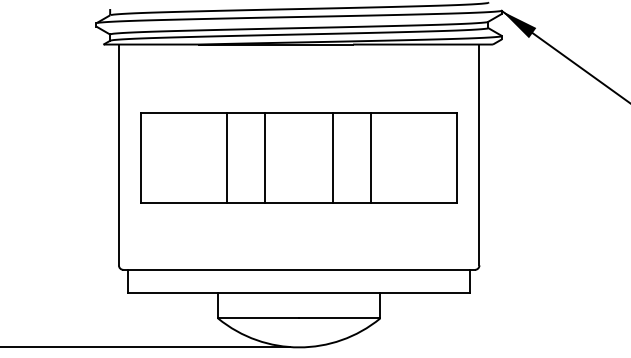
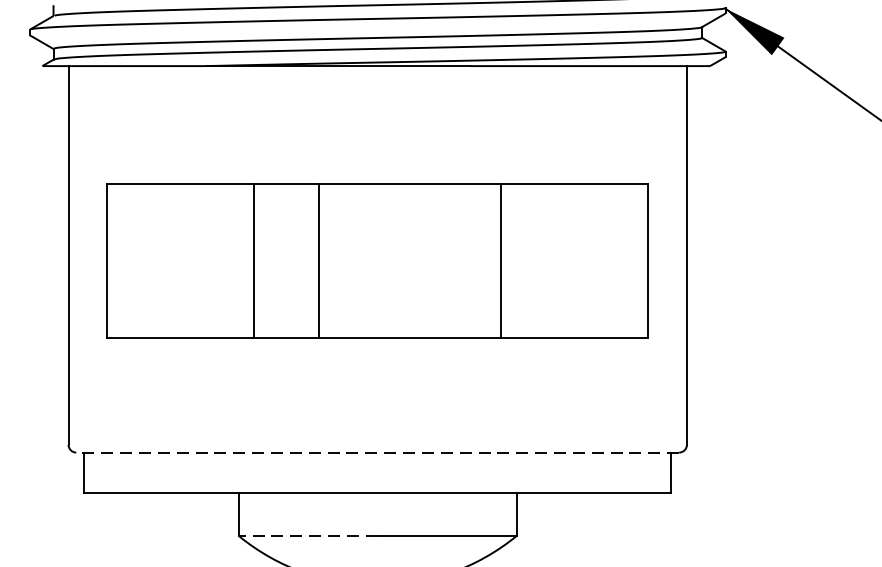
line: (333, 158) -> (436, 261), removed
line: (299, 269) -> (378, 451), solid -> dashed
line: (258, 318) -> (307, 535), solid -> dashed

